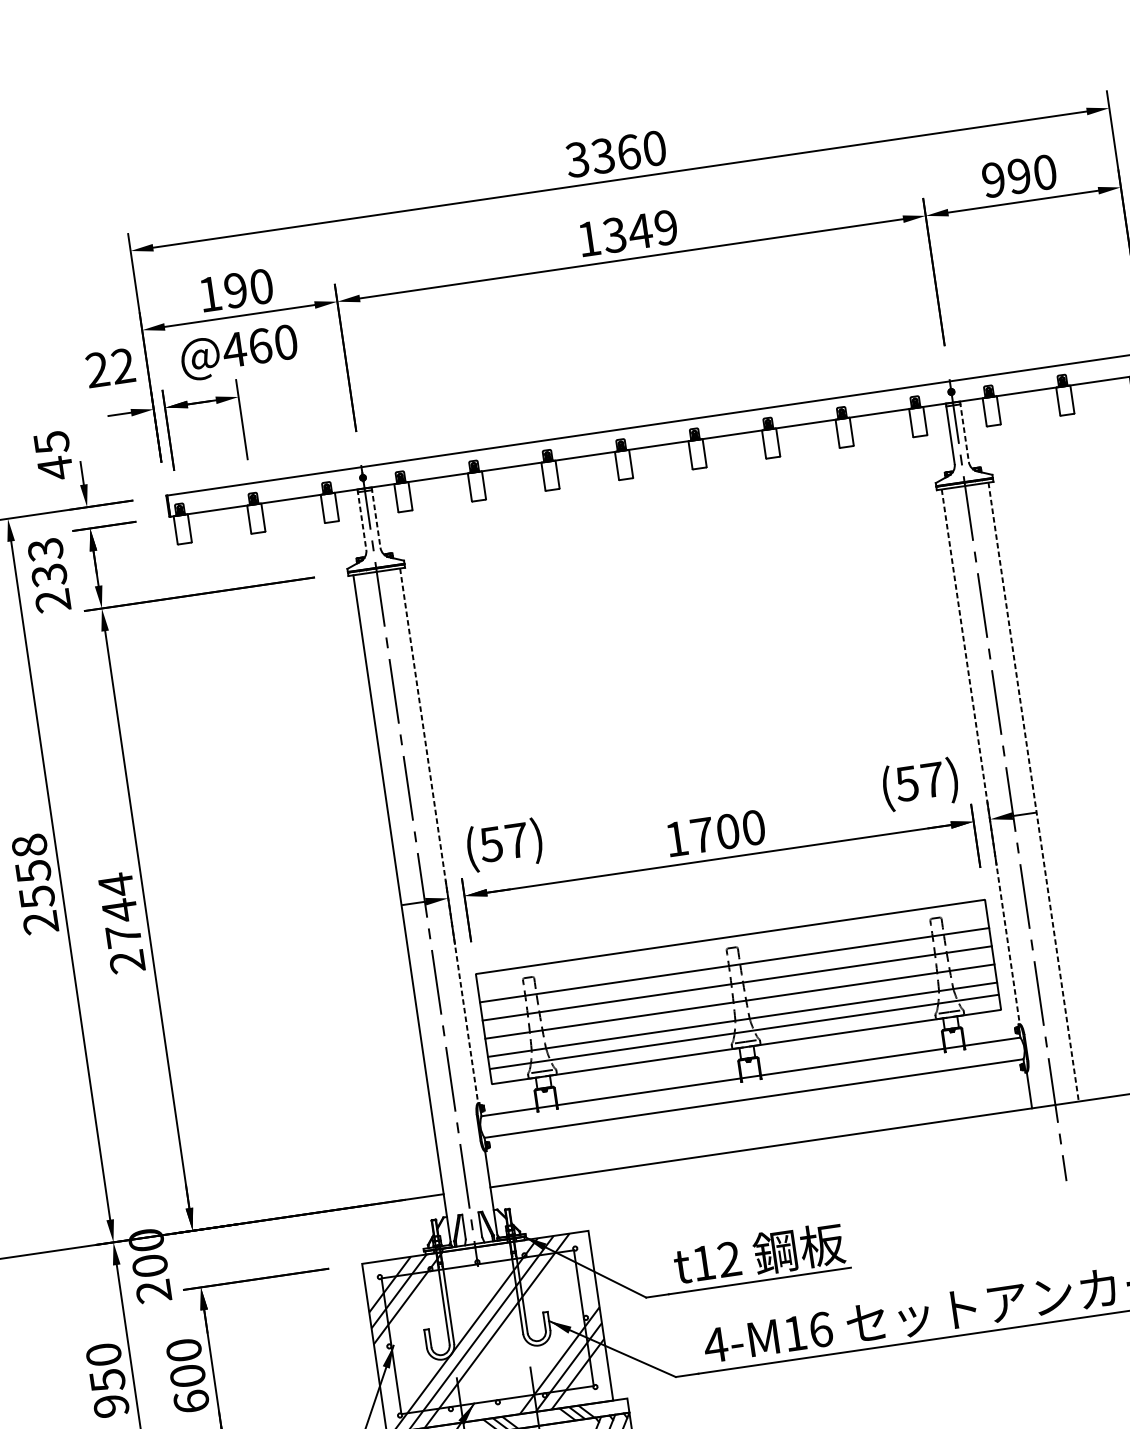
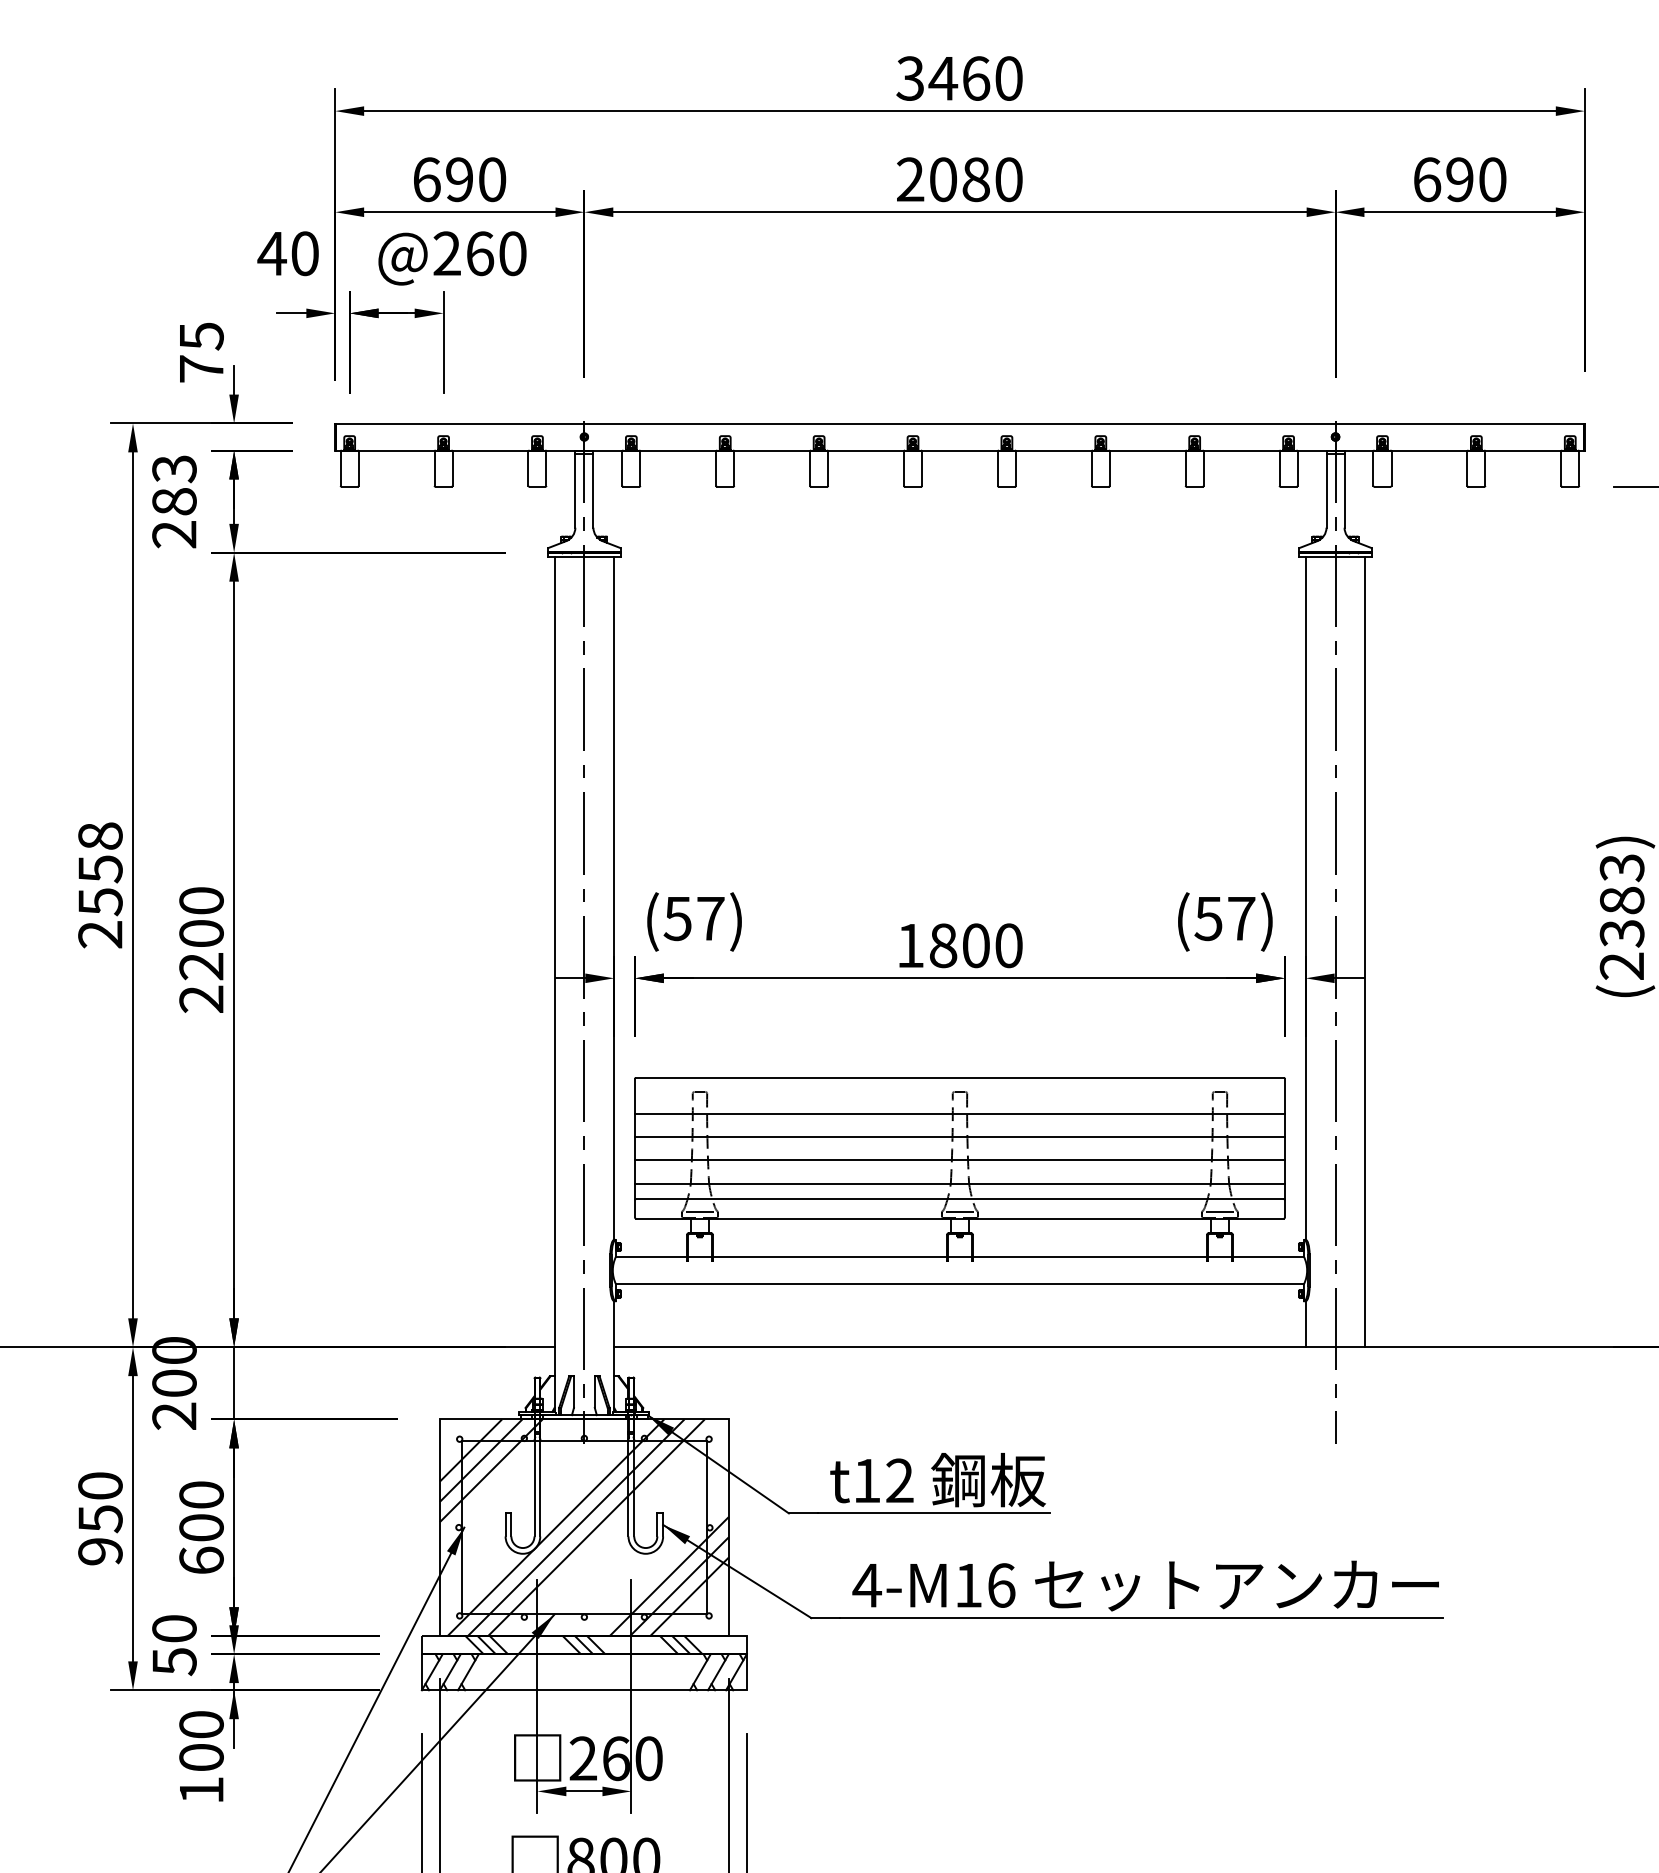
text: (603, 155) -> (943, 78), 3360 -> 3460
text: (994, 179) -> (1427, 179), 990 -> 690
text: (627, 233) -> (959, 179), 1349 -> 2080
text: (210, 294) -> (427, 179), 190 -> 690
text: (234, 349) -> (446, 253), @460 -> @260
text: (109, 367) -> (287, 253), 22 -> 40
line: (964, 432) -> (1344, 489), dashed -> solid
text: (55, 468) -> (201, 369), 45 -> 75
line: (376, 517) -> (593, 489), dashed -> solid
line: (362, 519) -> (575, 489), dashed -> solid
text: (49, 575) -> (174, 501), 233 -> 283
line: (980, 756) -> (1305, 898), dashed -> solid
line: (1033, 792) -> (1365, 952), dashed -> solid
line: (439, 835) -> (614, 898), dashed -> solid
text: (702, 835) -> (943, 945), 1700 -> 1800
text: (119, 910) -> (201, 933), 2744 -> 2200
line: (197, 1259) -> (234, 1383), added

